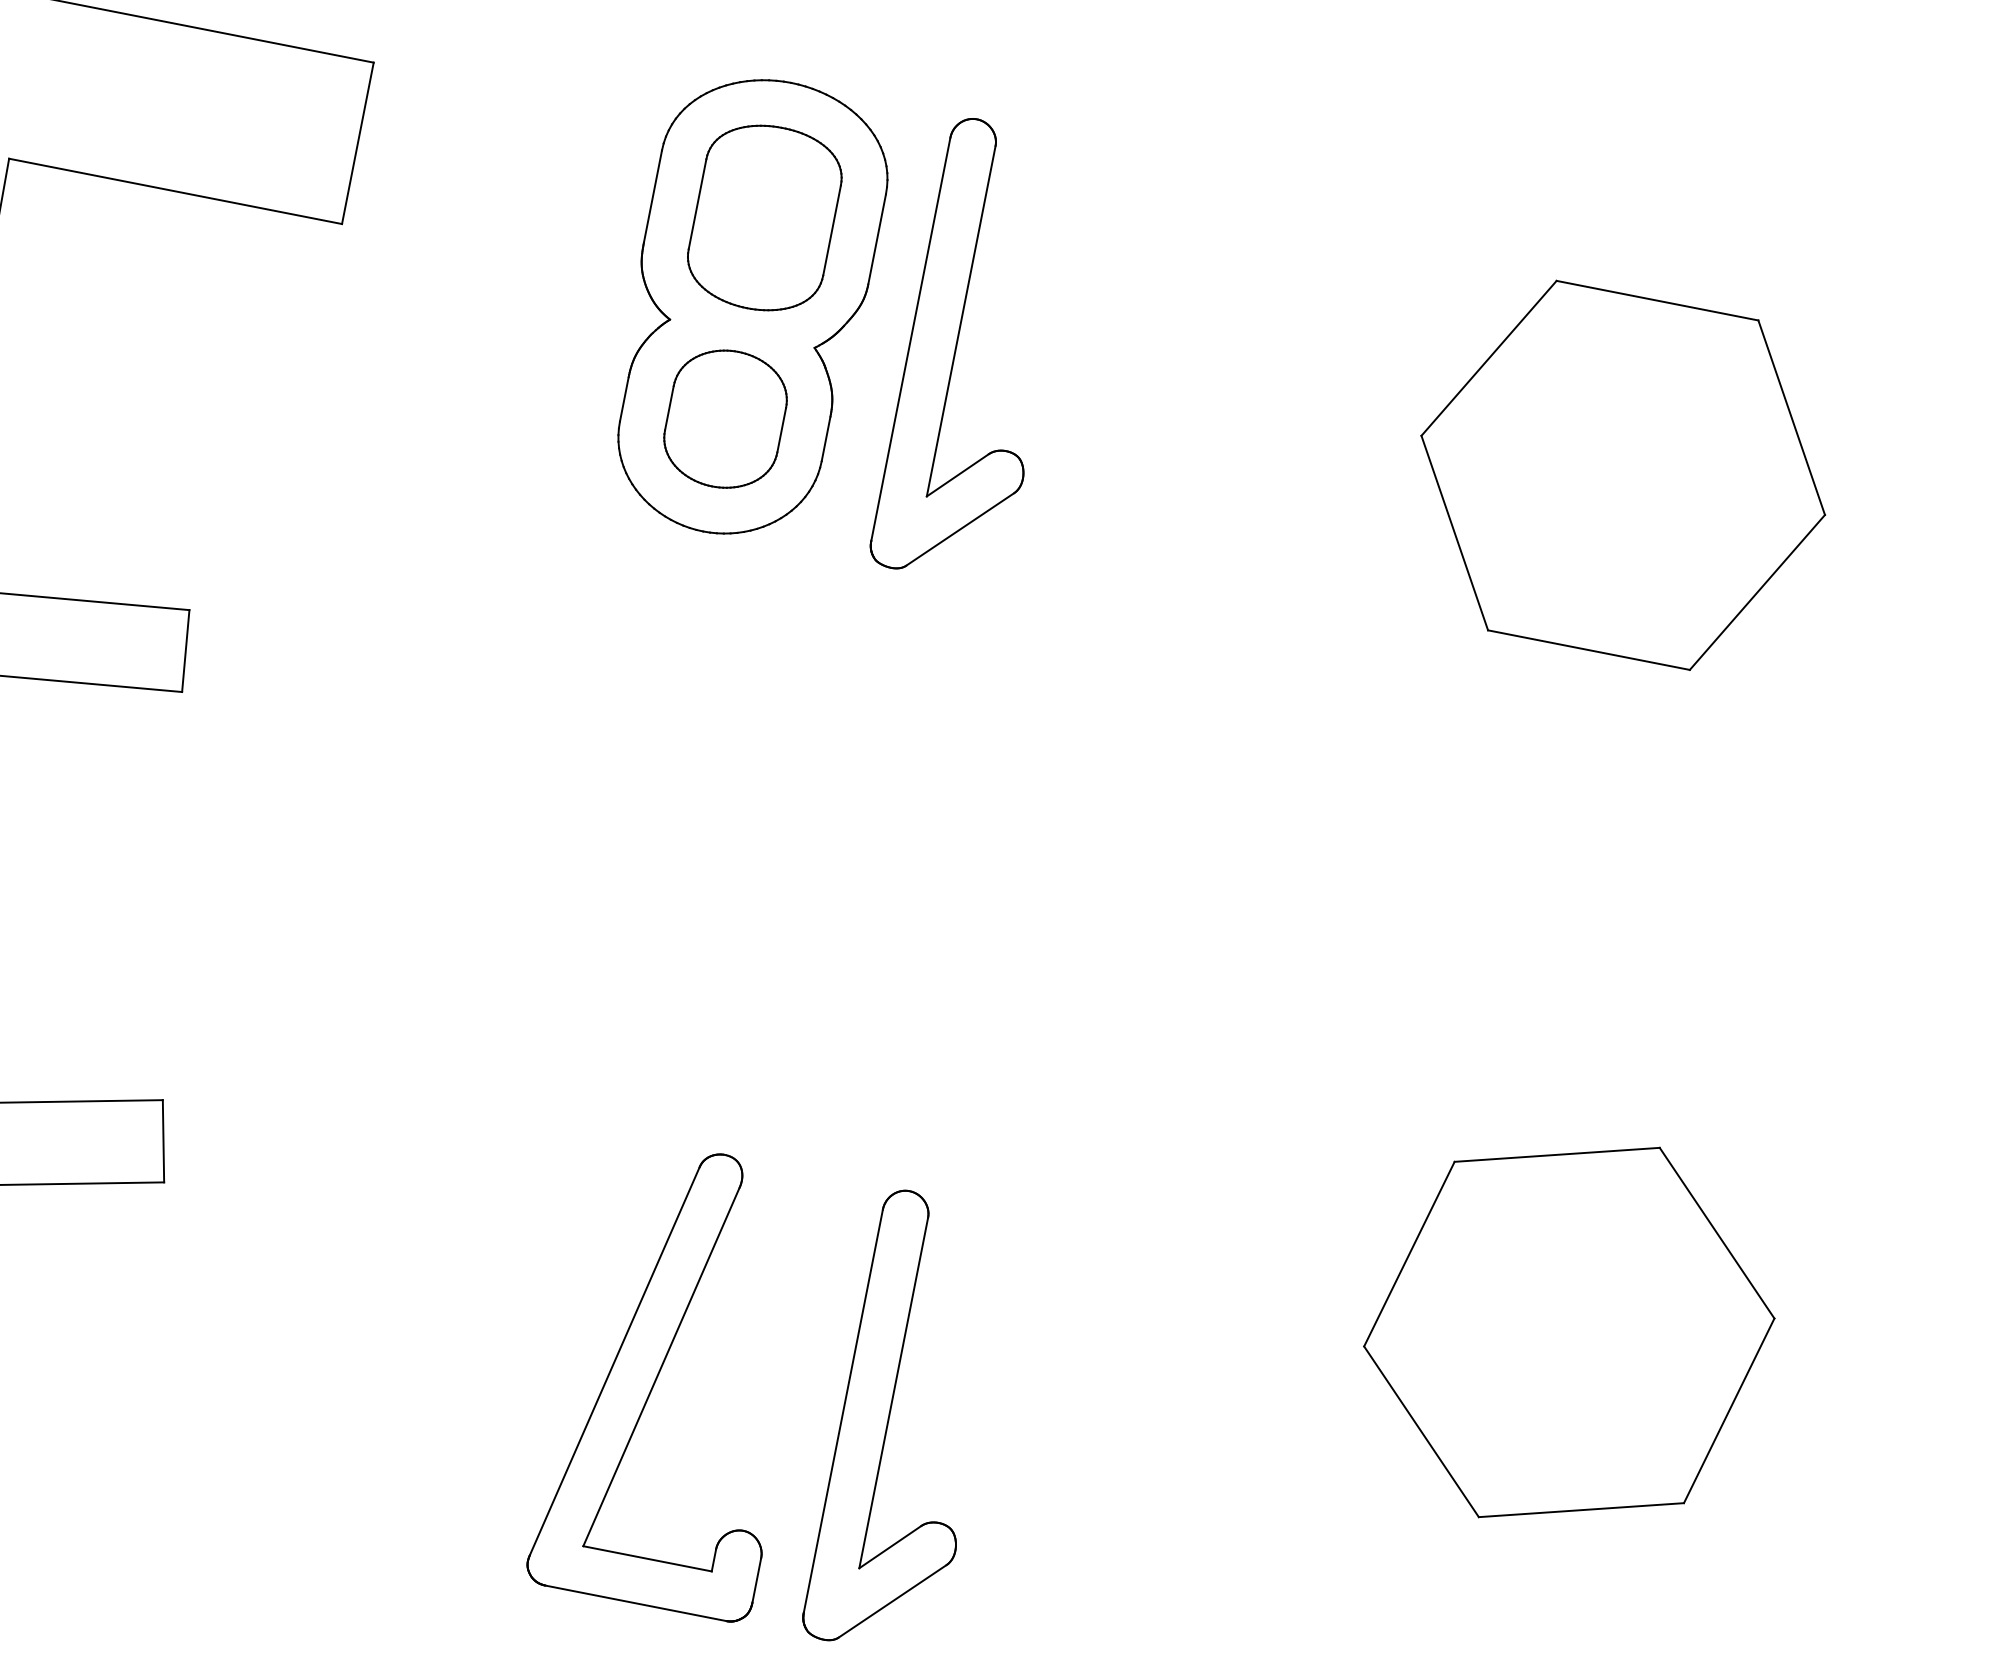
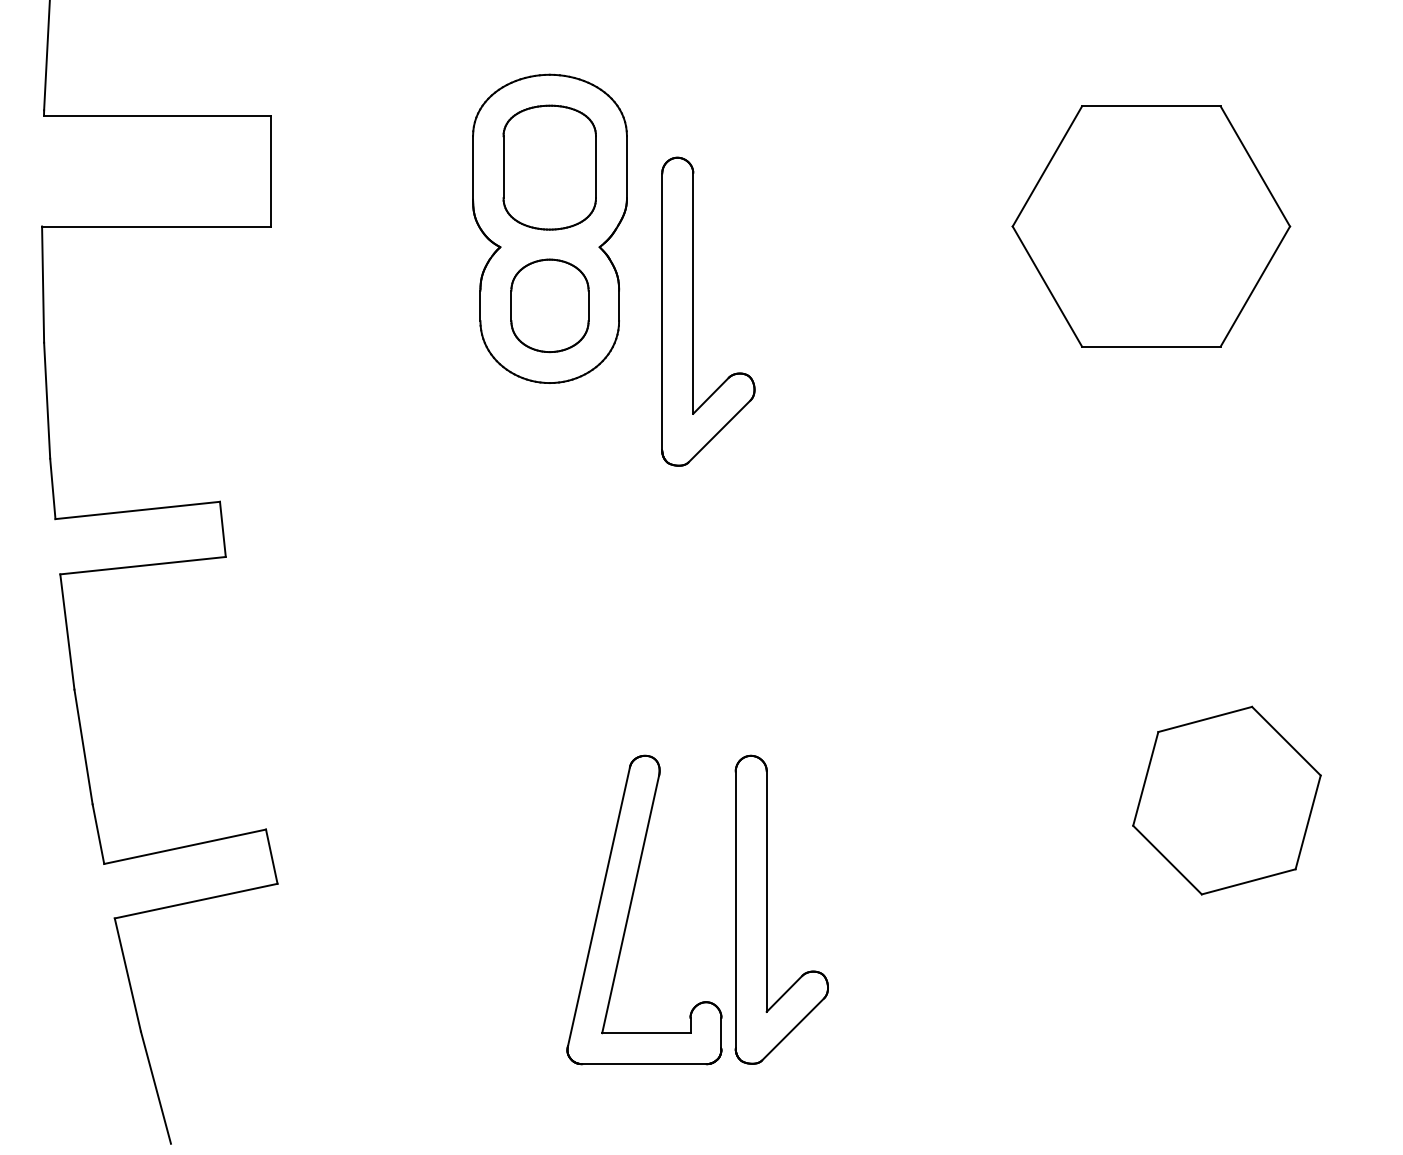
part: (956, 347) -> (693, 311), moved
part: (1568, 1332) -> (1226, 800), size x0.7
part: (662, 1370) -> (631, 906), moved
part: (889, 1419) -> (767, 909), moved

